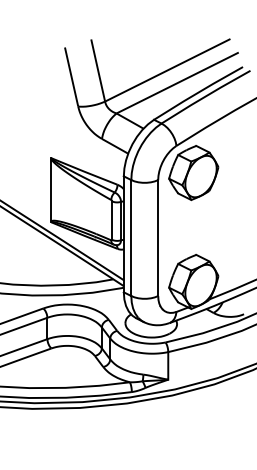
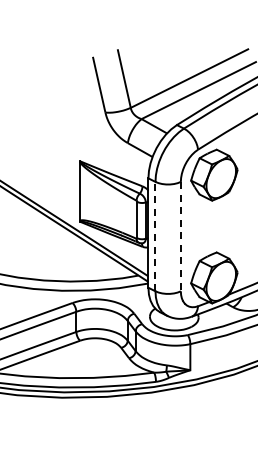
line: (131, 237) -> (155, 236), solid -> dashed
line: (157, 237) -> (180, 236), solid -> dashed

